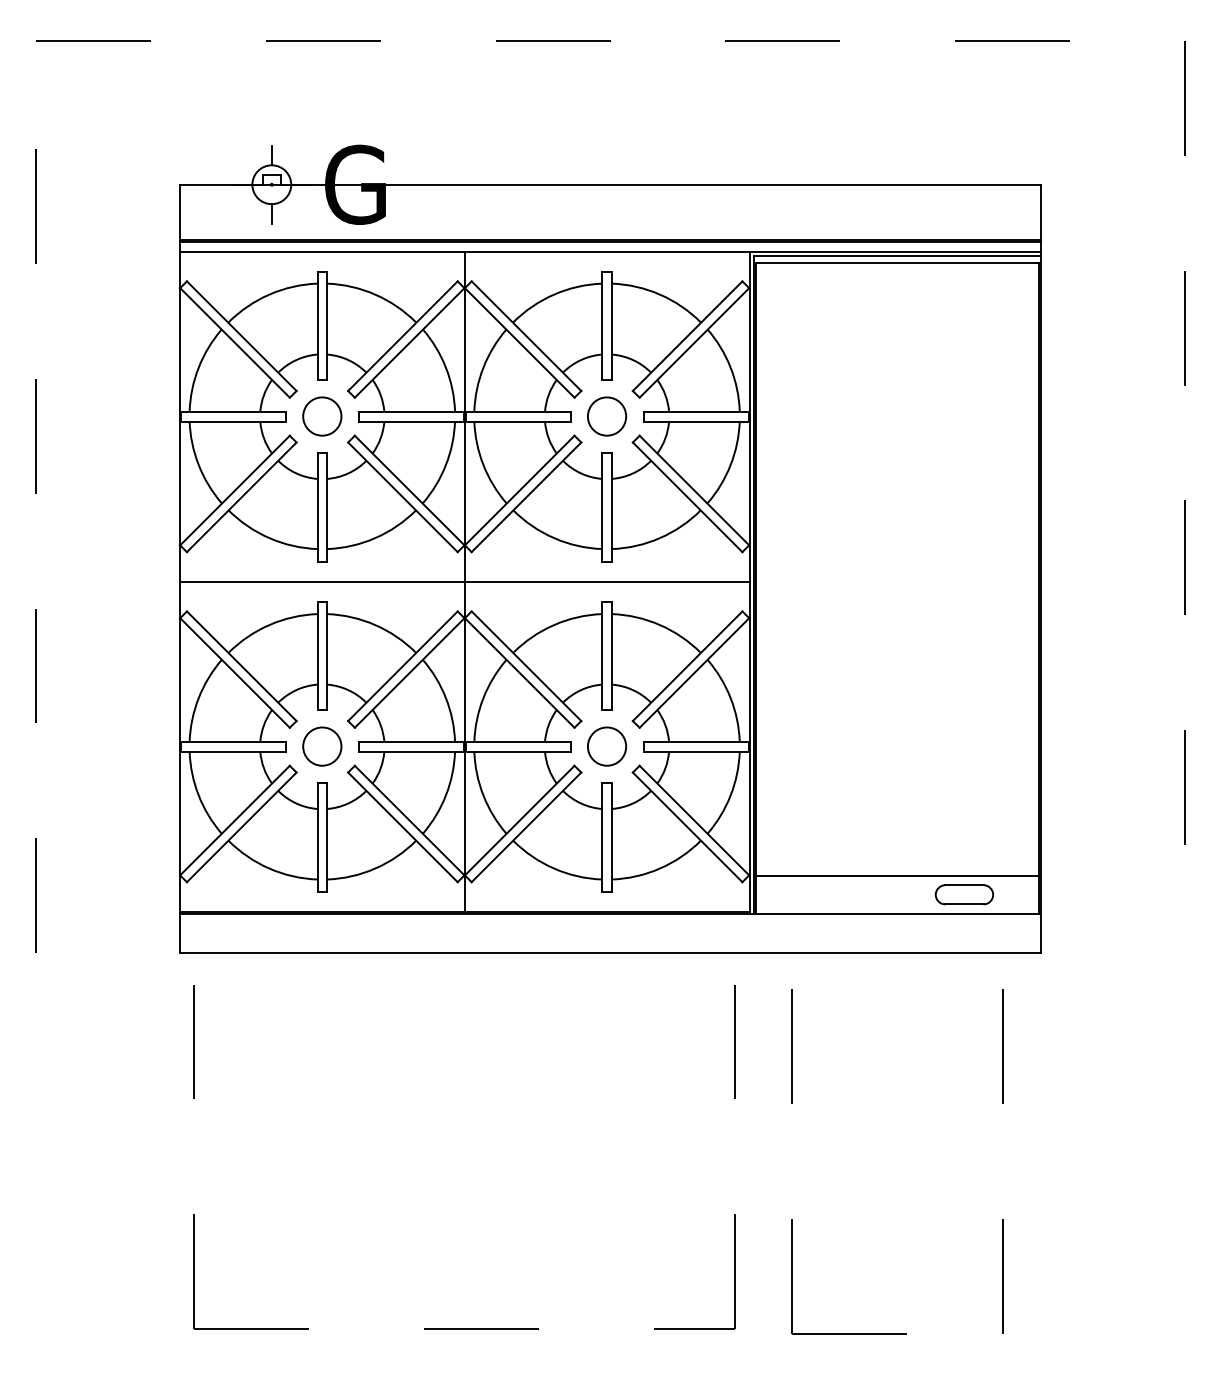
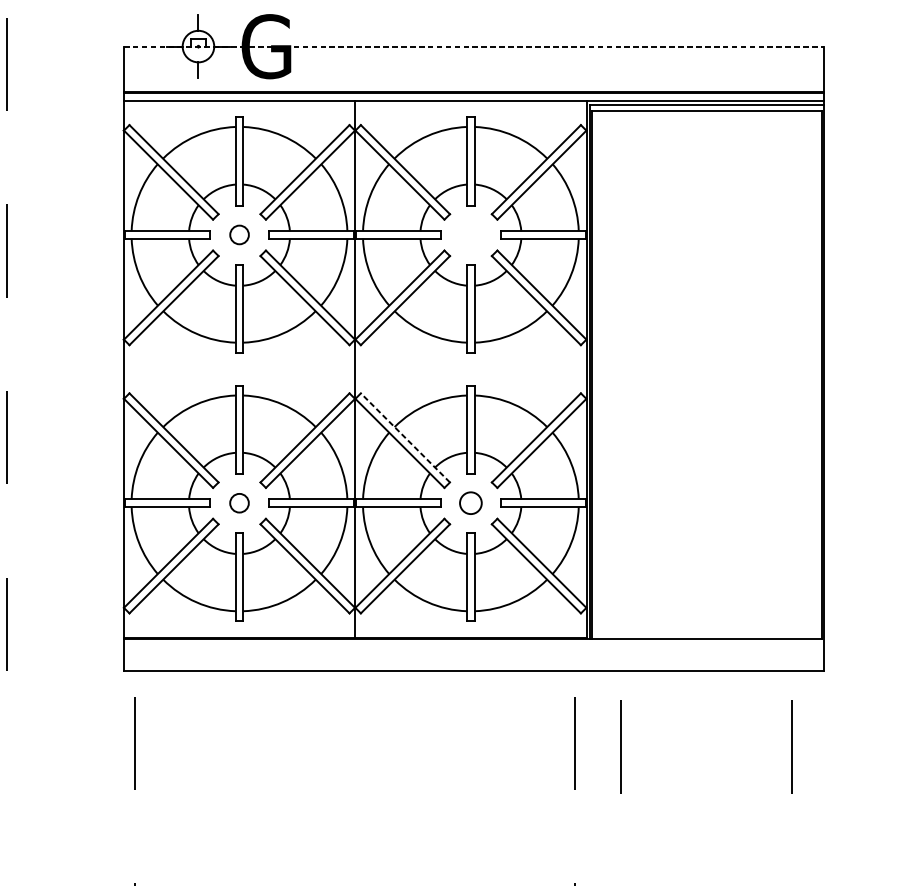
line: (610, 184) -> (473, 46), solid -> dashed
circle: (322, 416) -> (239, 234), size x0.6
circle: (607, 416) -> (471, 234), removed
line: (464, 581) -> (355, 369), removed
line: (526, 666) -> (405, 438), solid -> dashed
circle: (322, 746) -> (239, 503), size x0.6
circle: (606, 746) -> (470, 503), size x0.7
line: (897, 875) -> (706, 607), removed
part: (964, 894) -> (761, 623), removed

